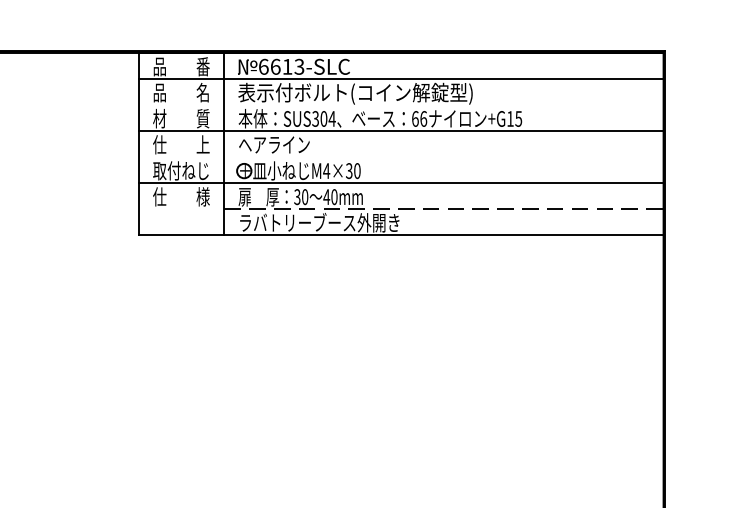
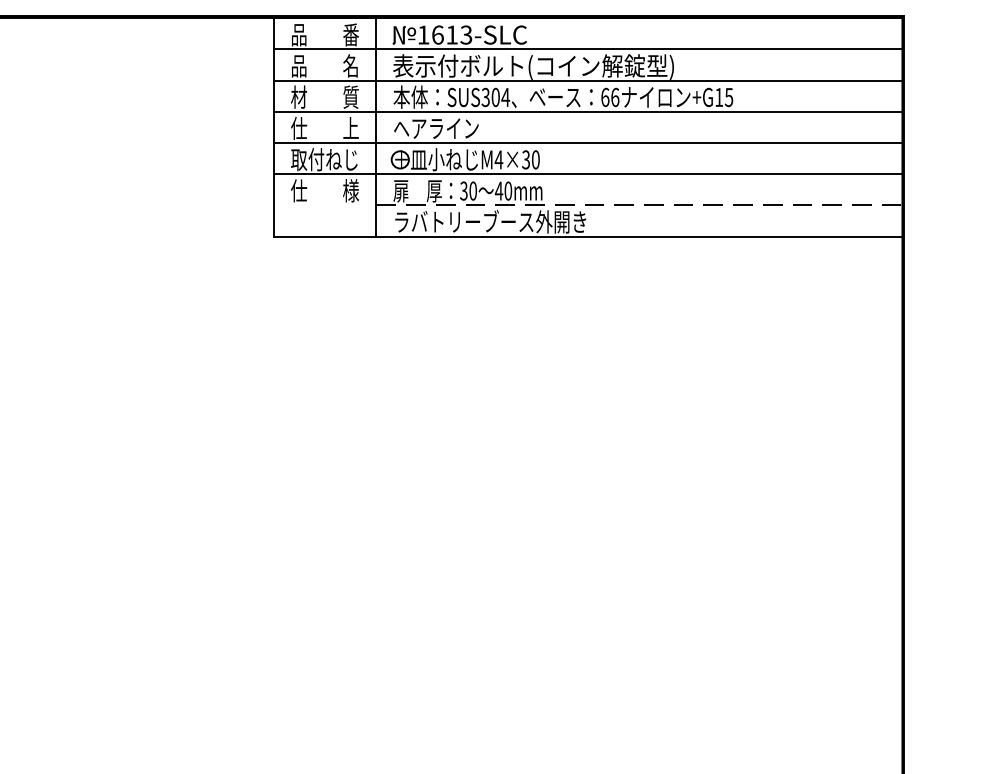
text: (263, 66) -> (423, 34), 6613-SLC -> 1613-SLC
line: (400, 104) -> (587, 80), added
line: (400, 157) -> (587, 143), added

